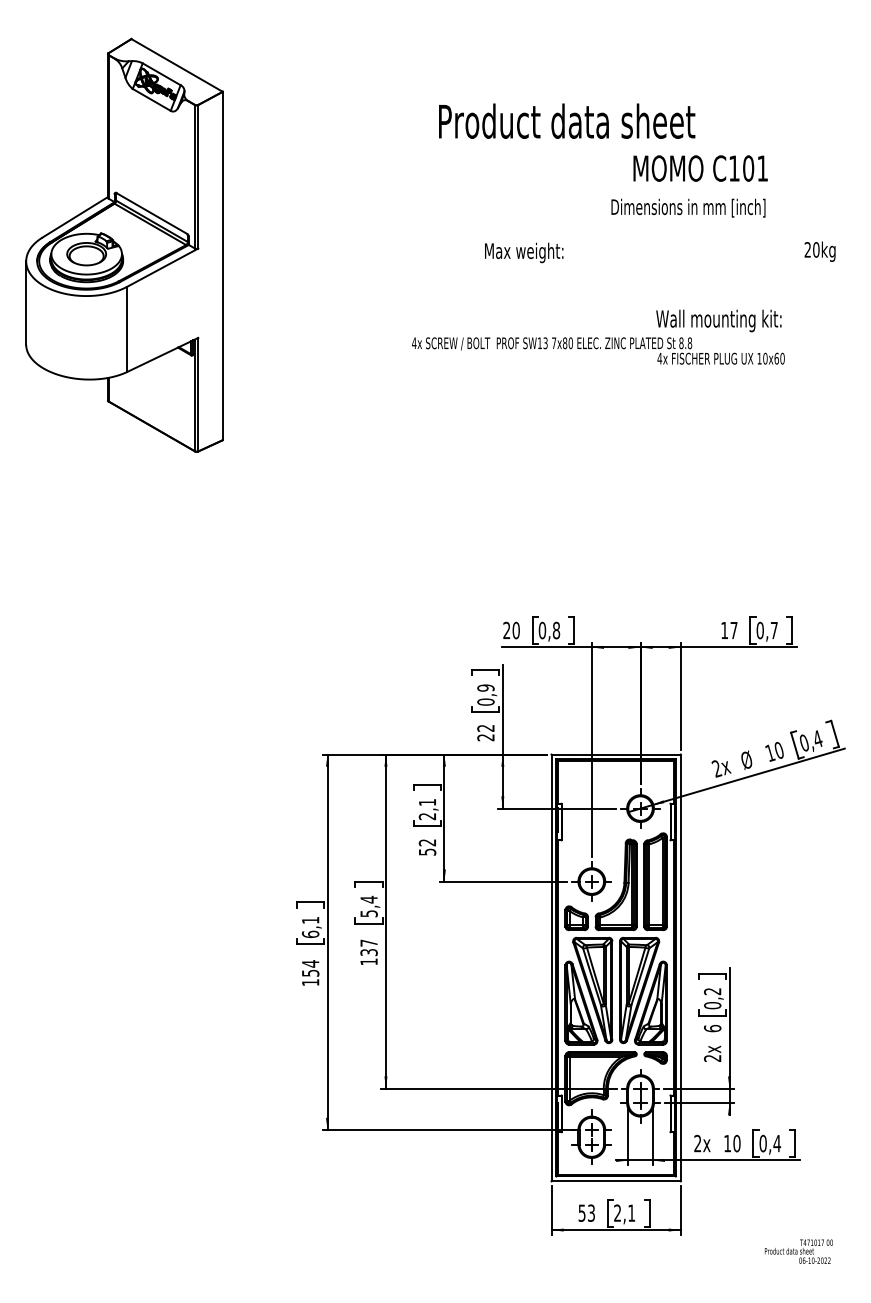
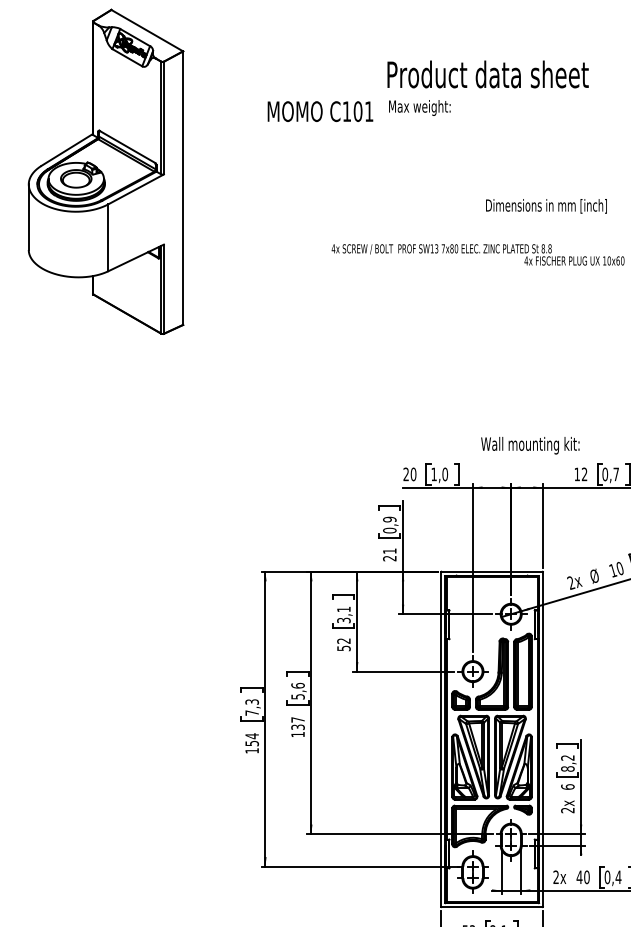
text: (567, 120) -> (488, 73), moved
text: (700, 168) -> (320, 111), moved
text: (688, 207) -> (546, 205), moved
text: (524, 252) -> (420, 107), moved
text: (718, 320) -> (530, 445), moved
text: (549, 630) -> (439, 474), 0,8 -> 1,0
text: (733, 630) -> (584, 474), 17 -> 12
text: (485, 728) -> (389, 551), 22 -> 21
text: (427, 816) -> (343, 620), 2,1 -> 3,1
text: (368, 899) -> (297, 685), 5,4 -> 5,6
text: (310, 927) -> (252, 707), 6,1 -> 7,3
text: (712, 1005) -> (567, 768), 0,2 -> 8,2
text: (727, 1143) -> (579, 877), 10 -> 40

